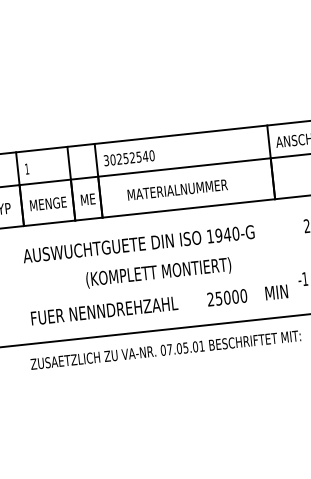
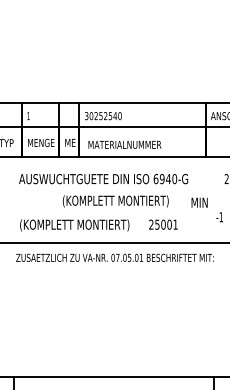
text: (177, 189) -> (124, 144), moved
text: (209, 237) -> (155, 179), 1940-G -> 6940-G
text: (276, 292) -> (199, 202), moved
text: (243, 295) -> (175, 224), 25000 -> 25001
text: (105, 311) -> (74, 225), FUER NENNDREHZAHL -> (KOMPLETT MONTIERT)

